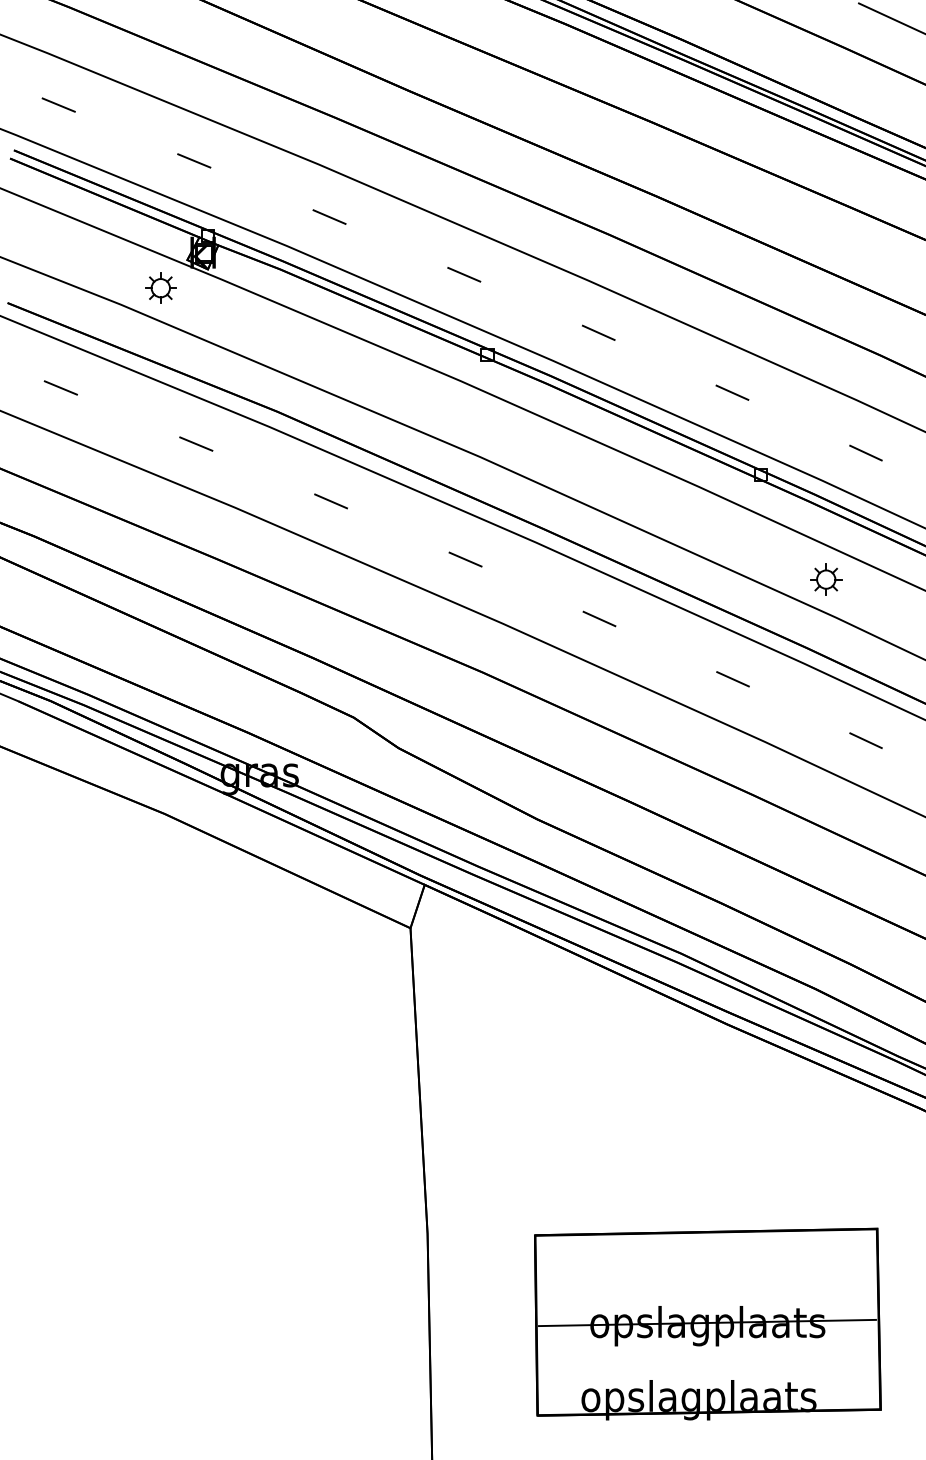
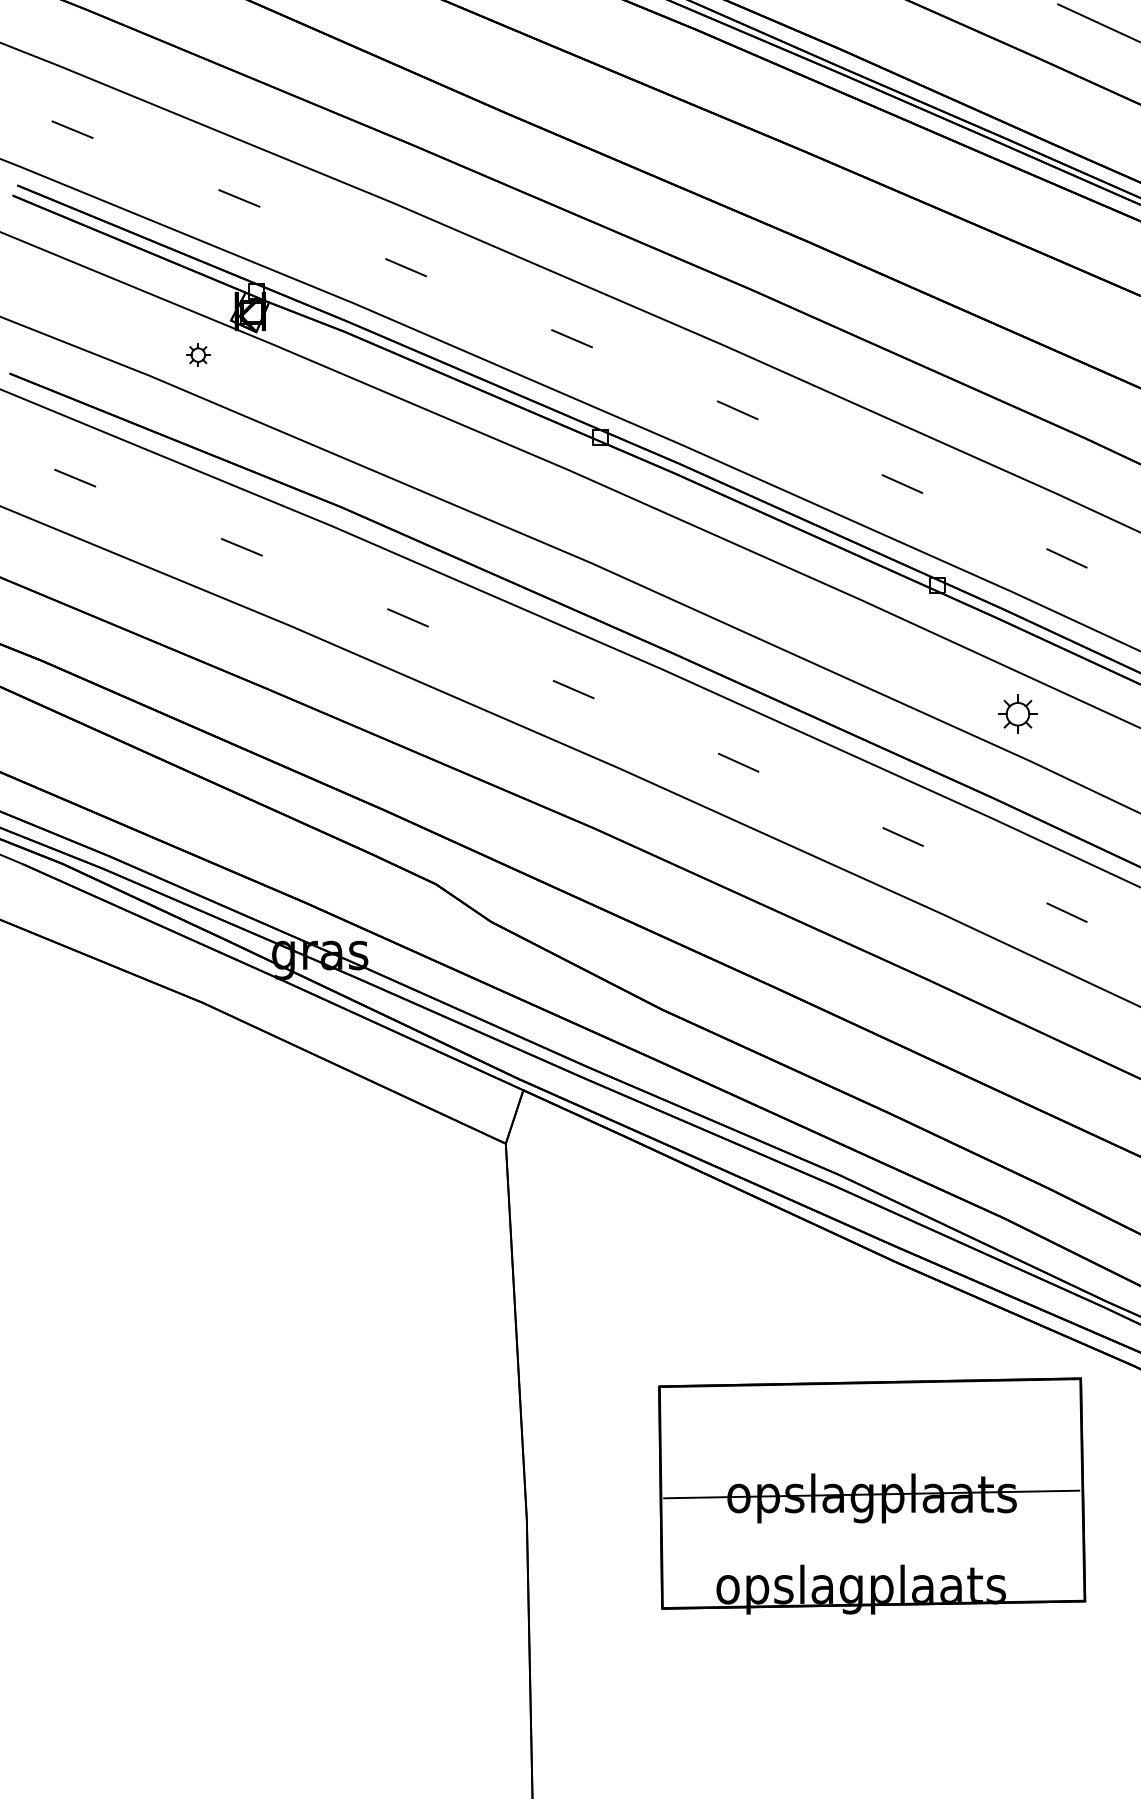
part: (160, 287) -> (197, 354), size x0.6
part: (707, 1323) -> (871, 1495), moved

